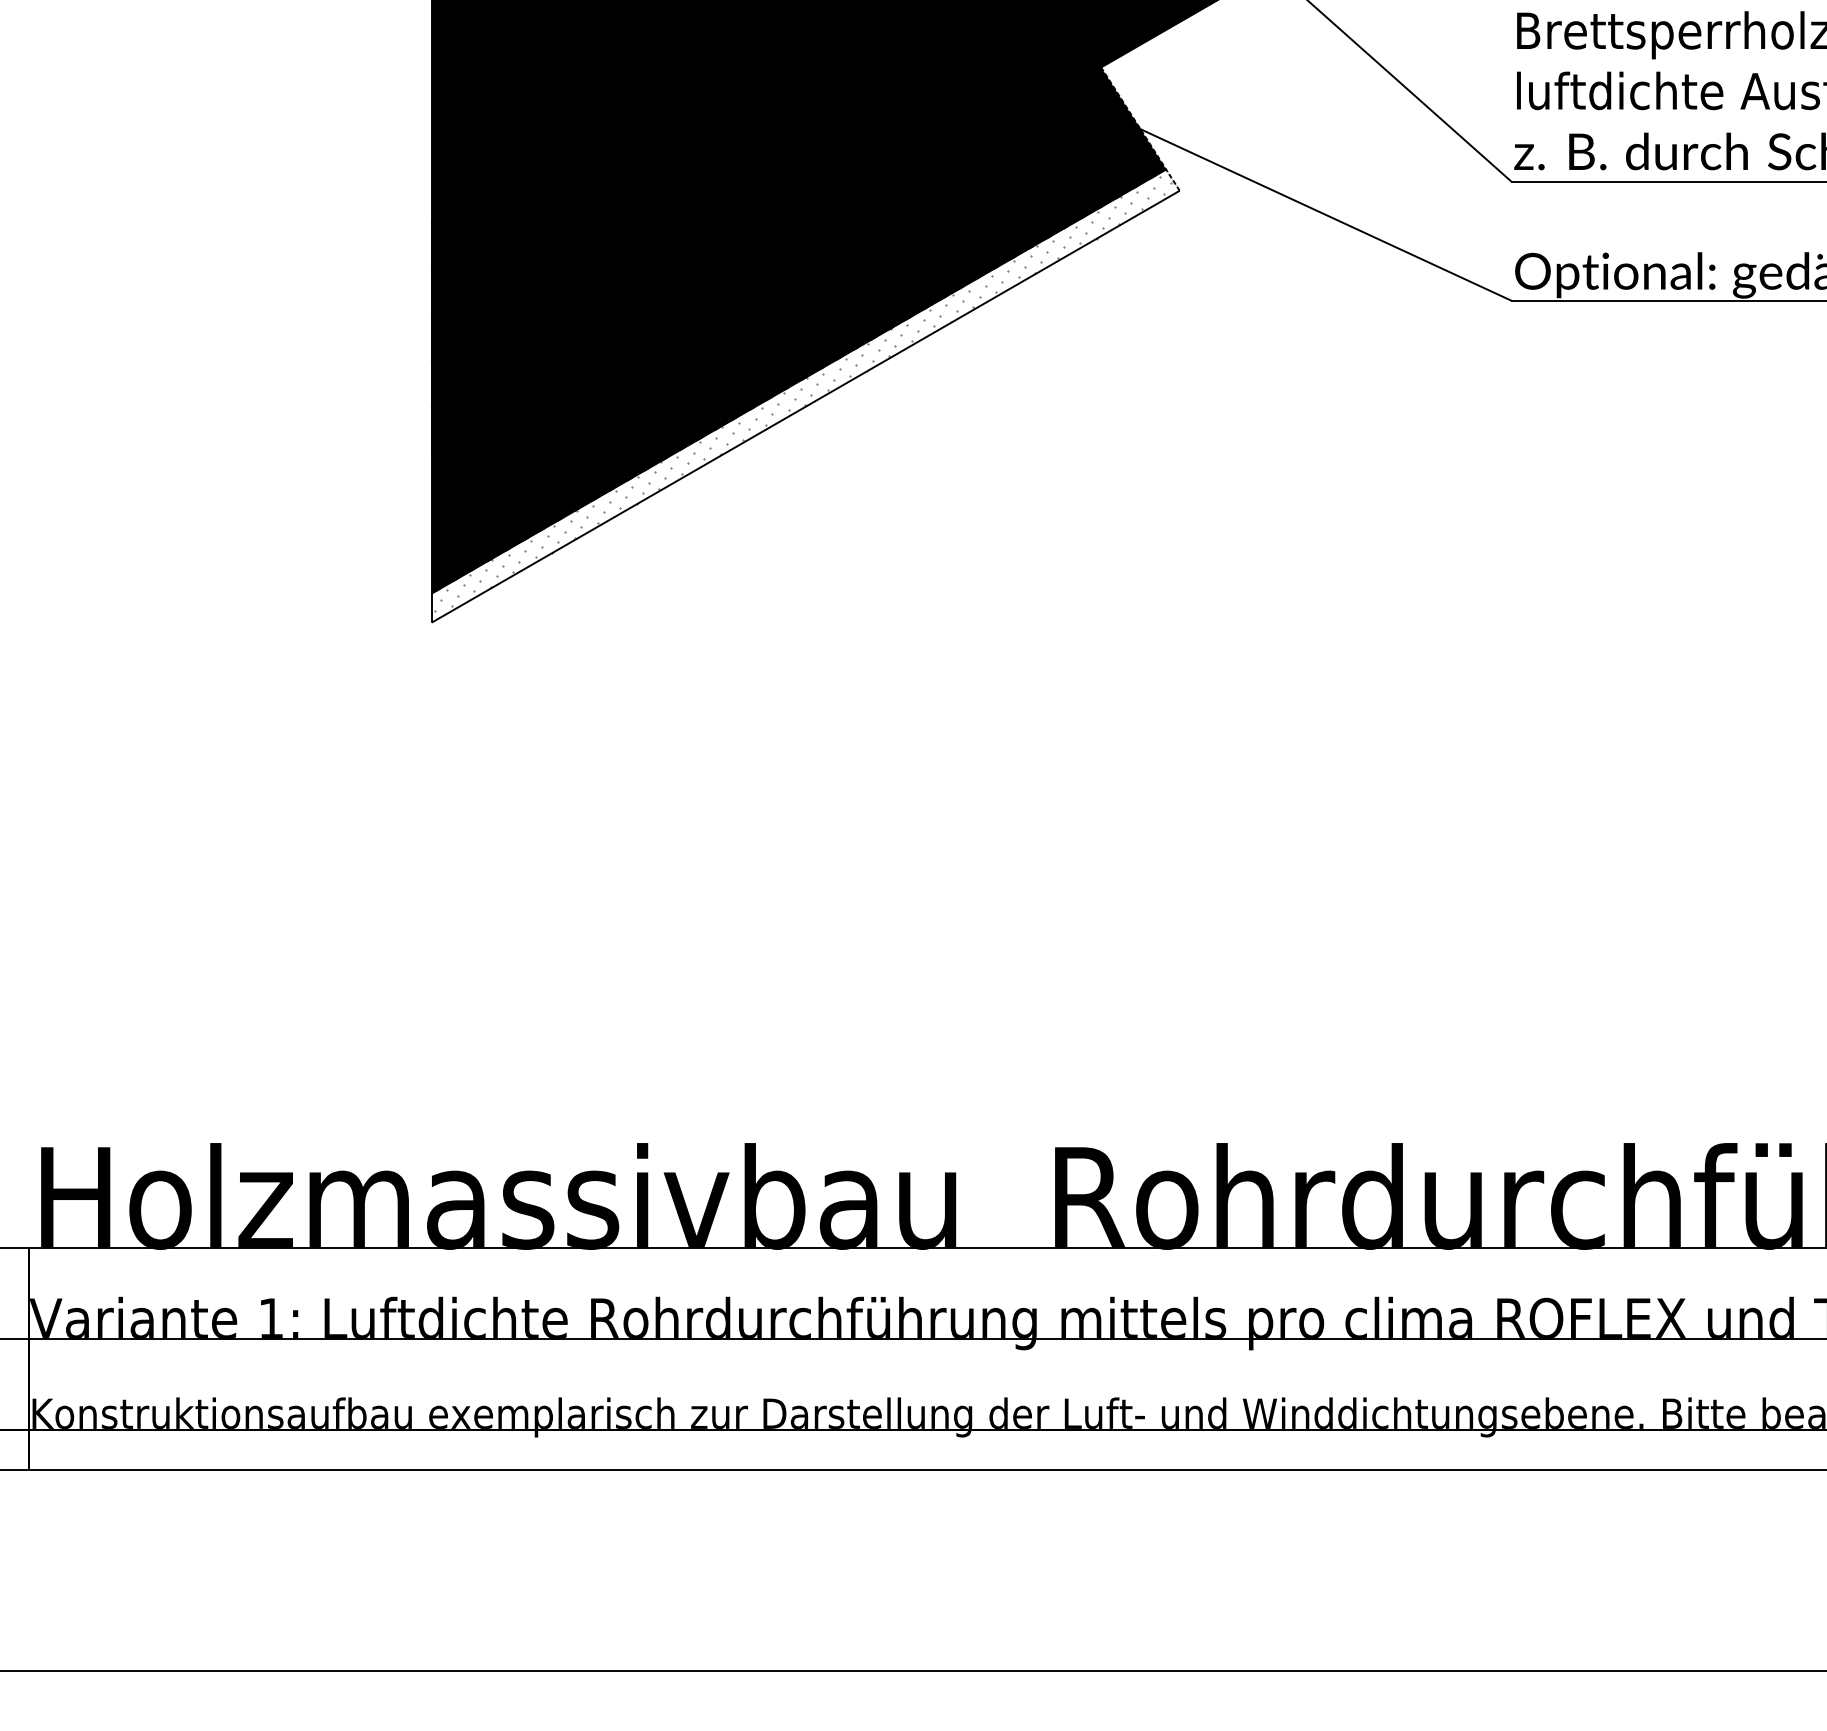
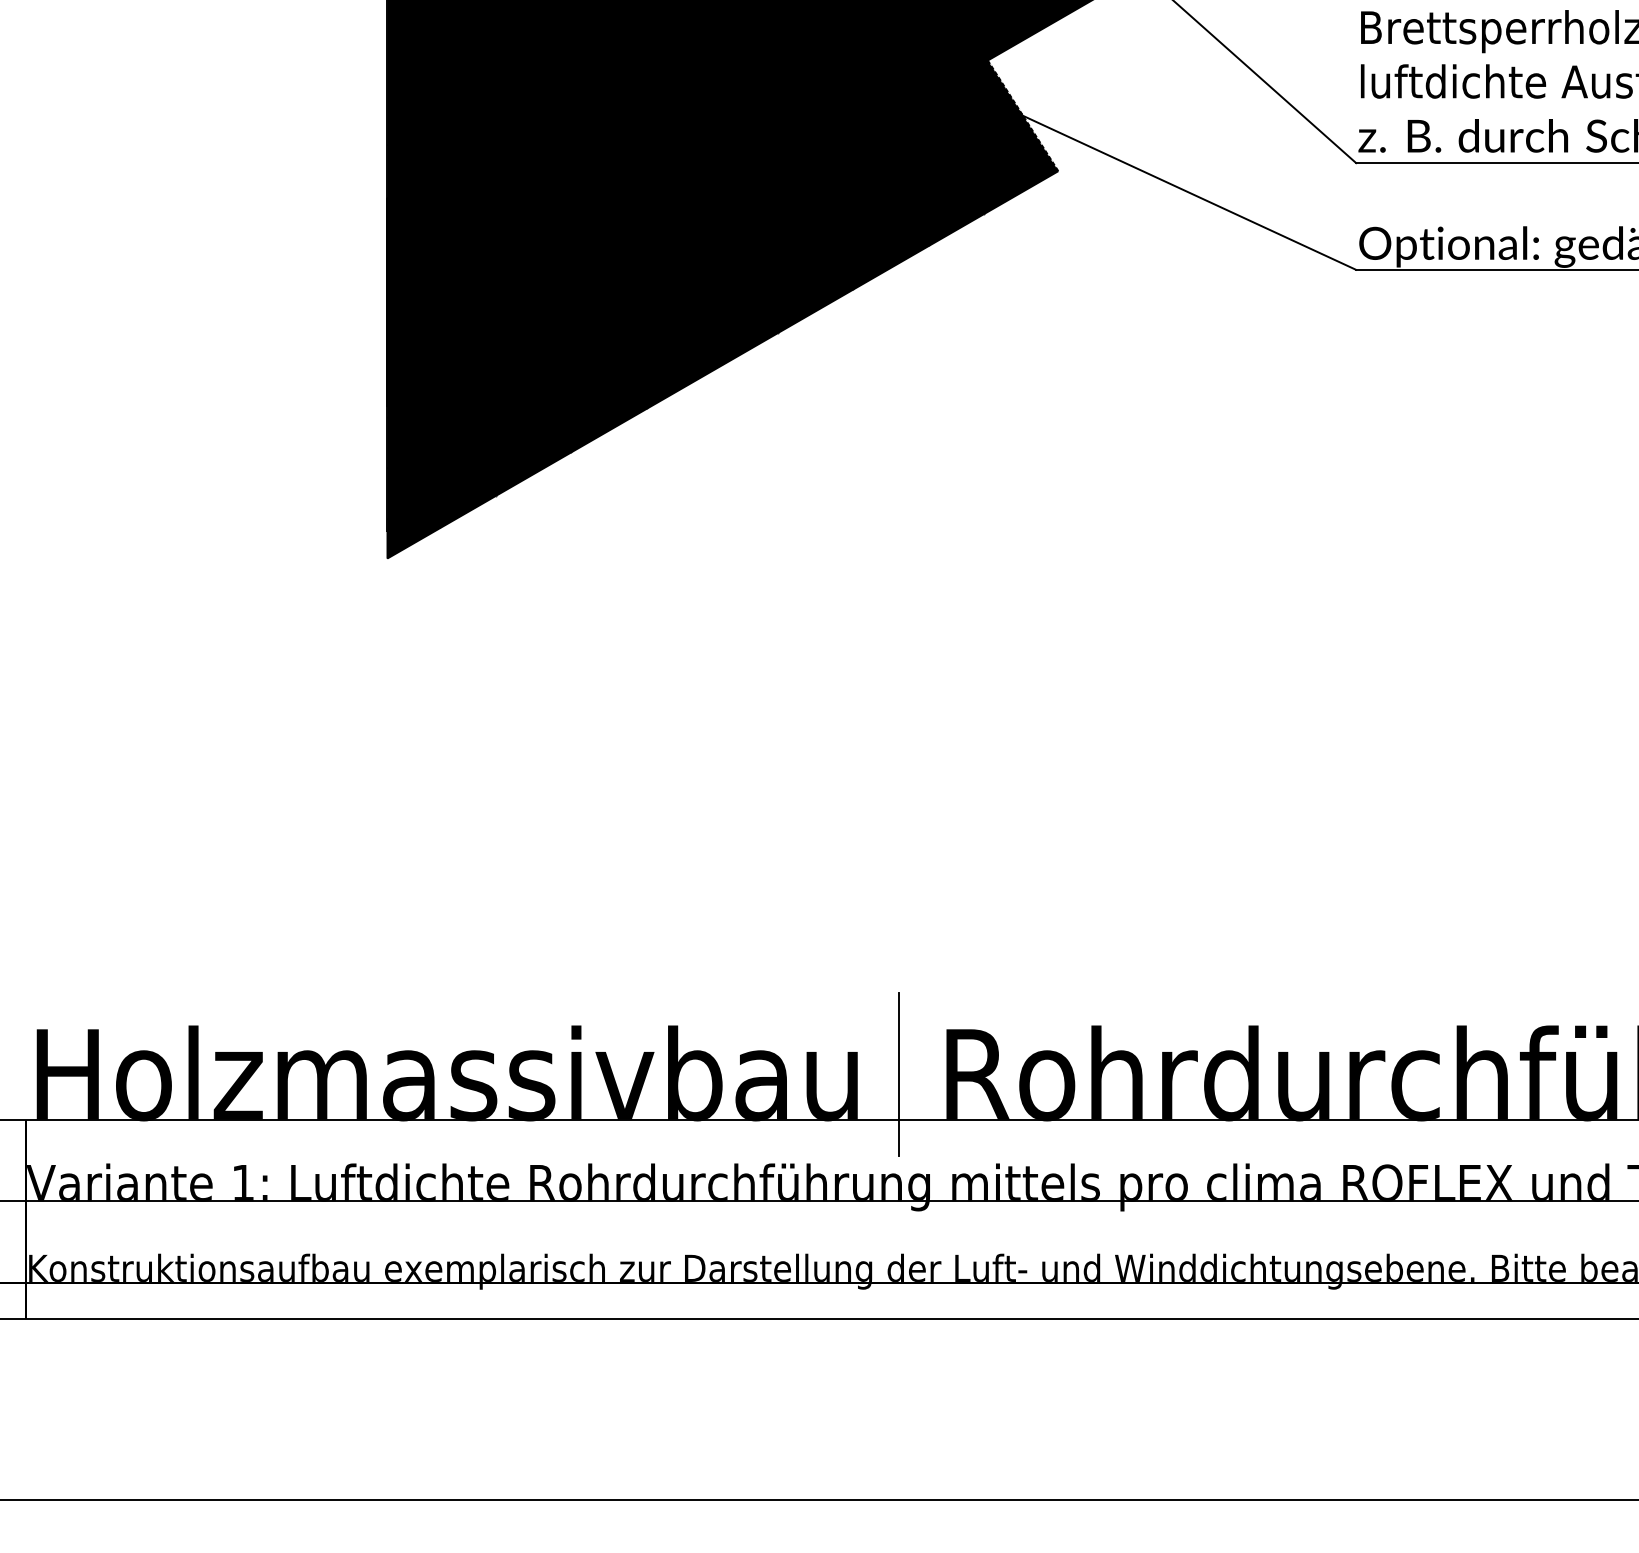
fill: (805, 395) -> (722, 354), added
line: (1002, 1197) -> (899, 1074), added

